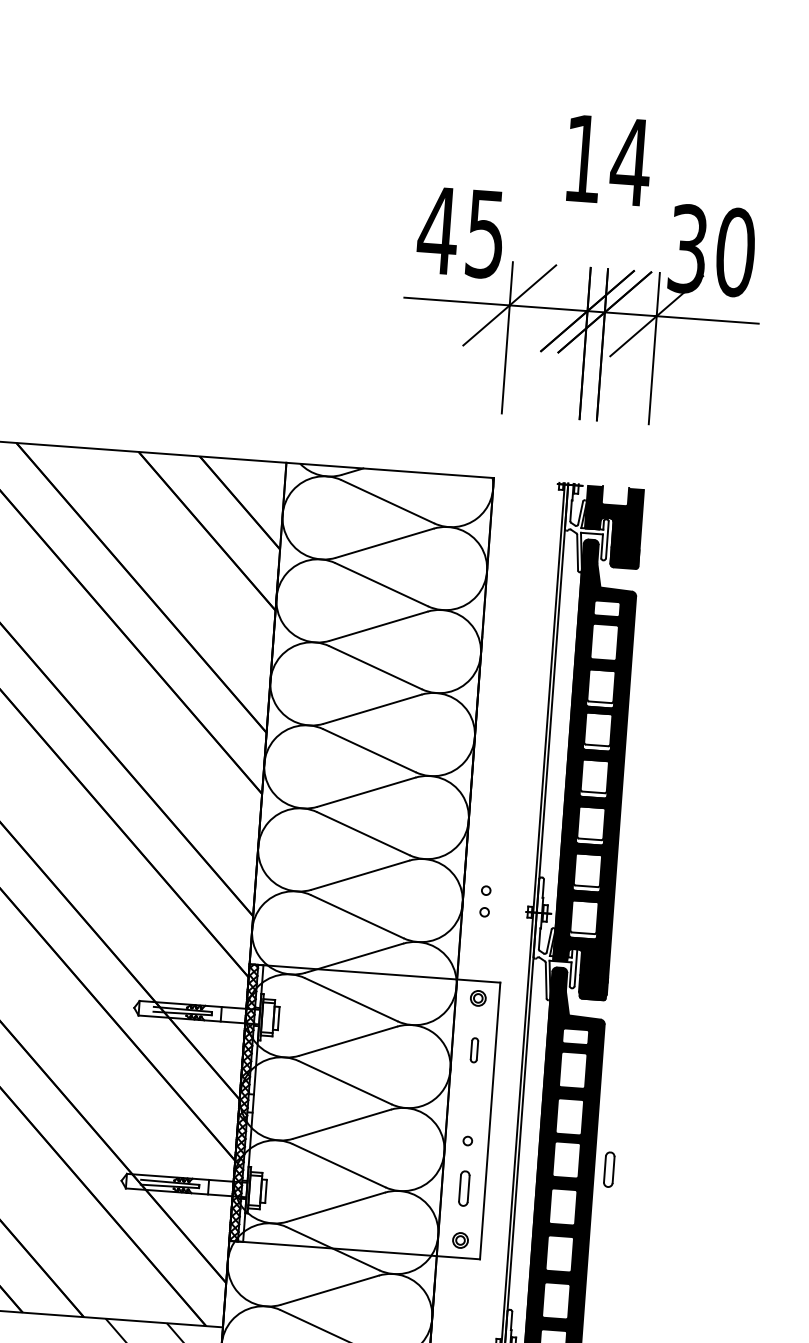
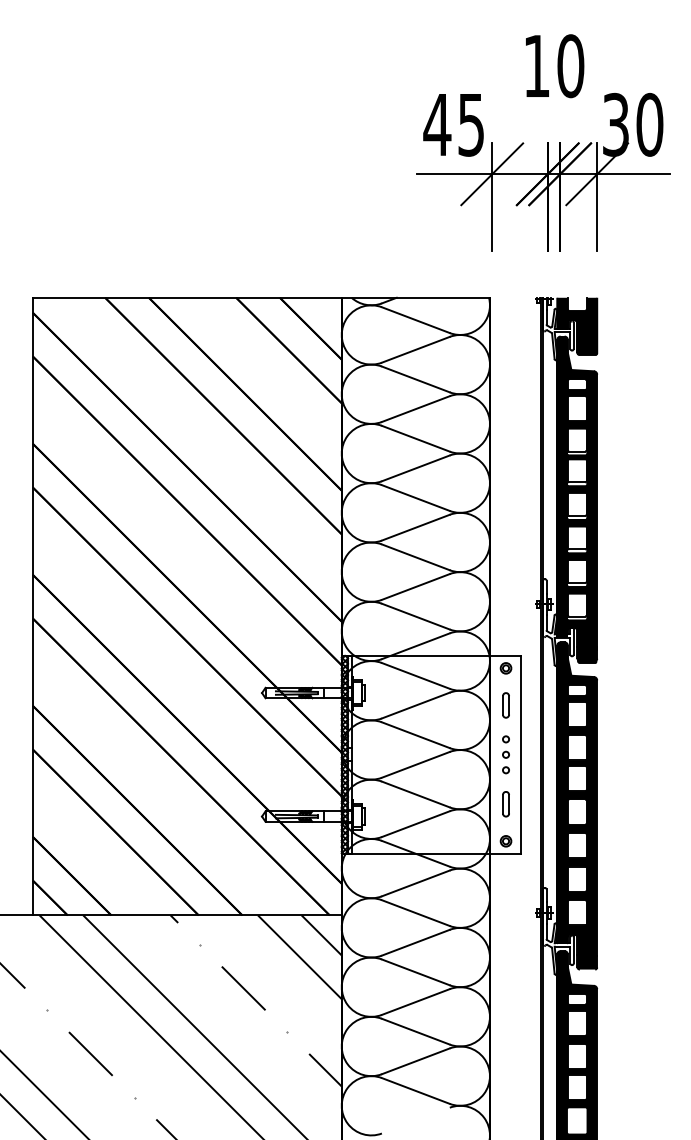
text: (630, 162) -> (570, 66), 14 -> 10
part: (484, 900) -> (505, 746), moved
part: (473, 1050) -> (505, 705), size x1.43
part: (608, 1170) -> (607, 783), removed

